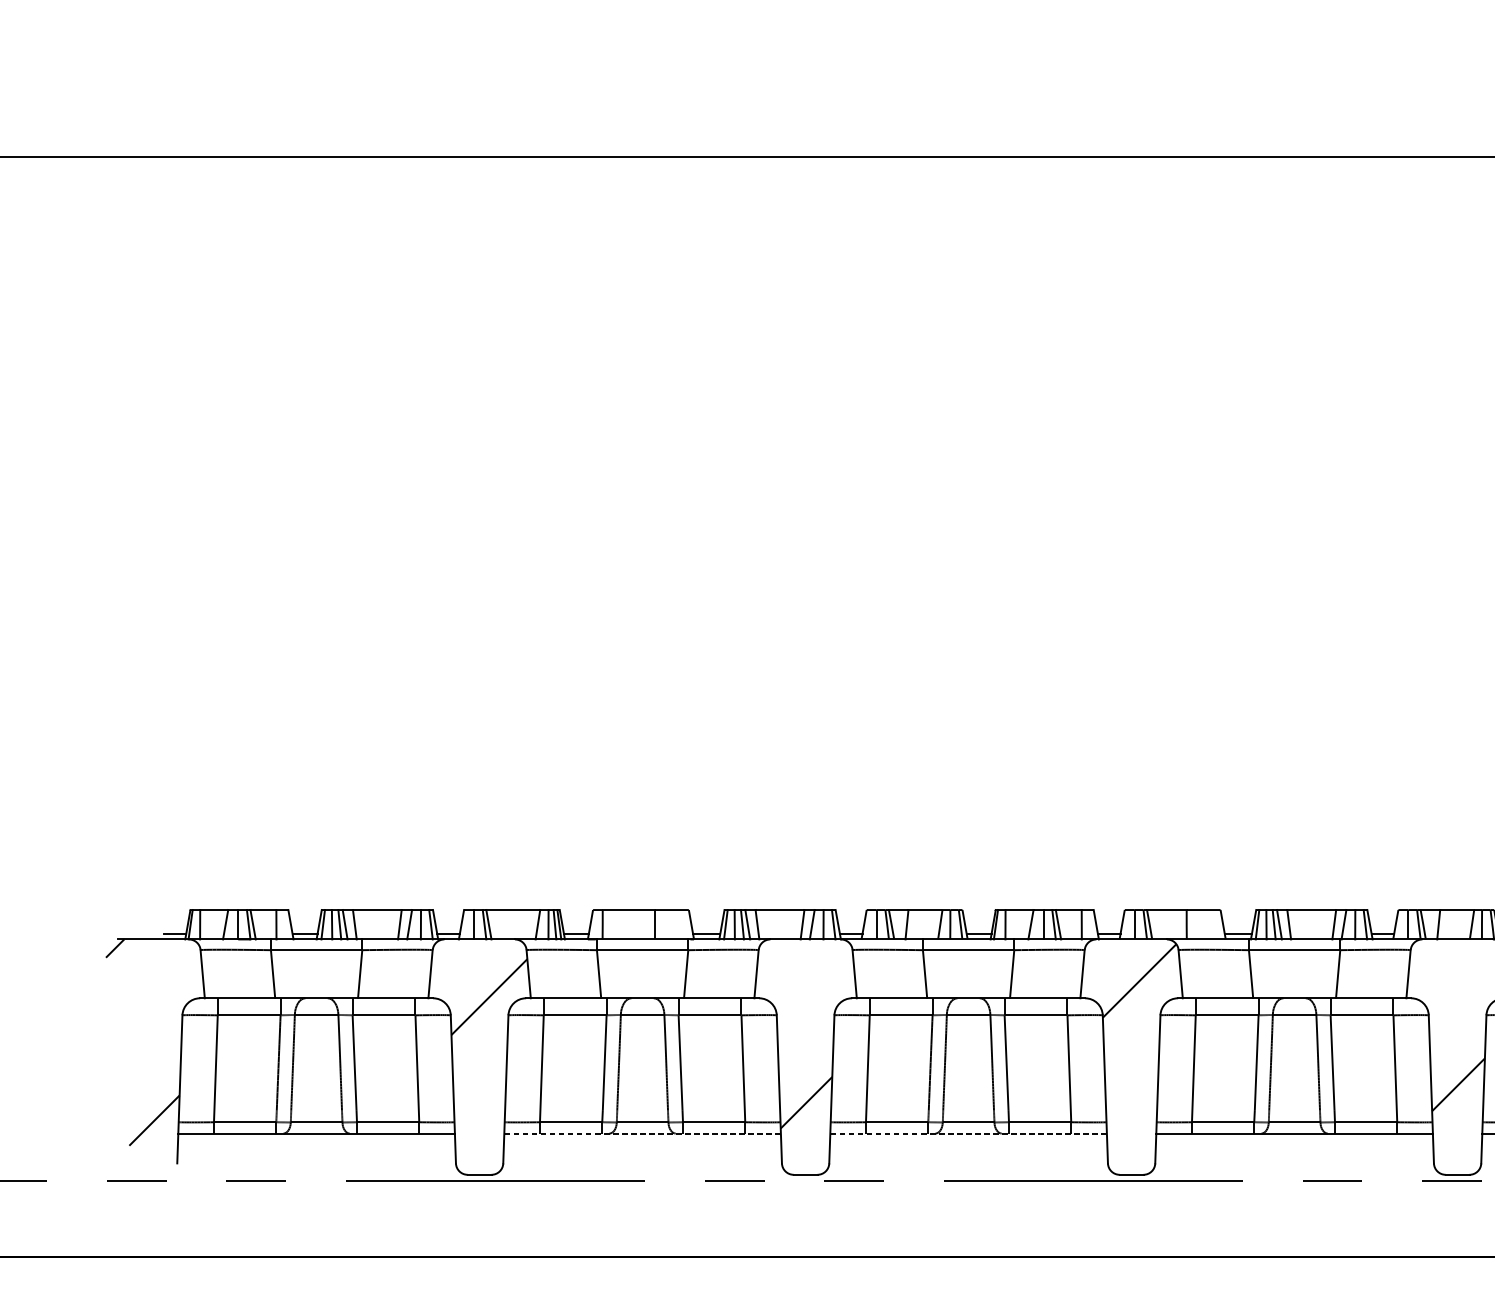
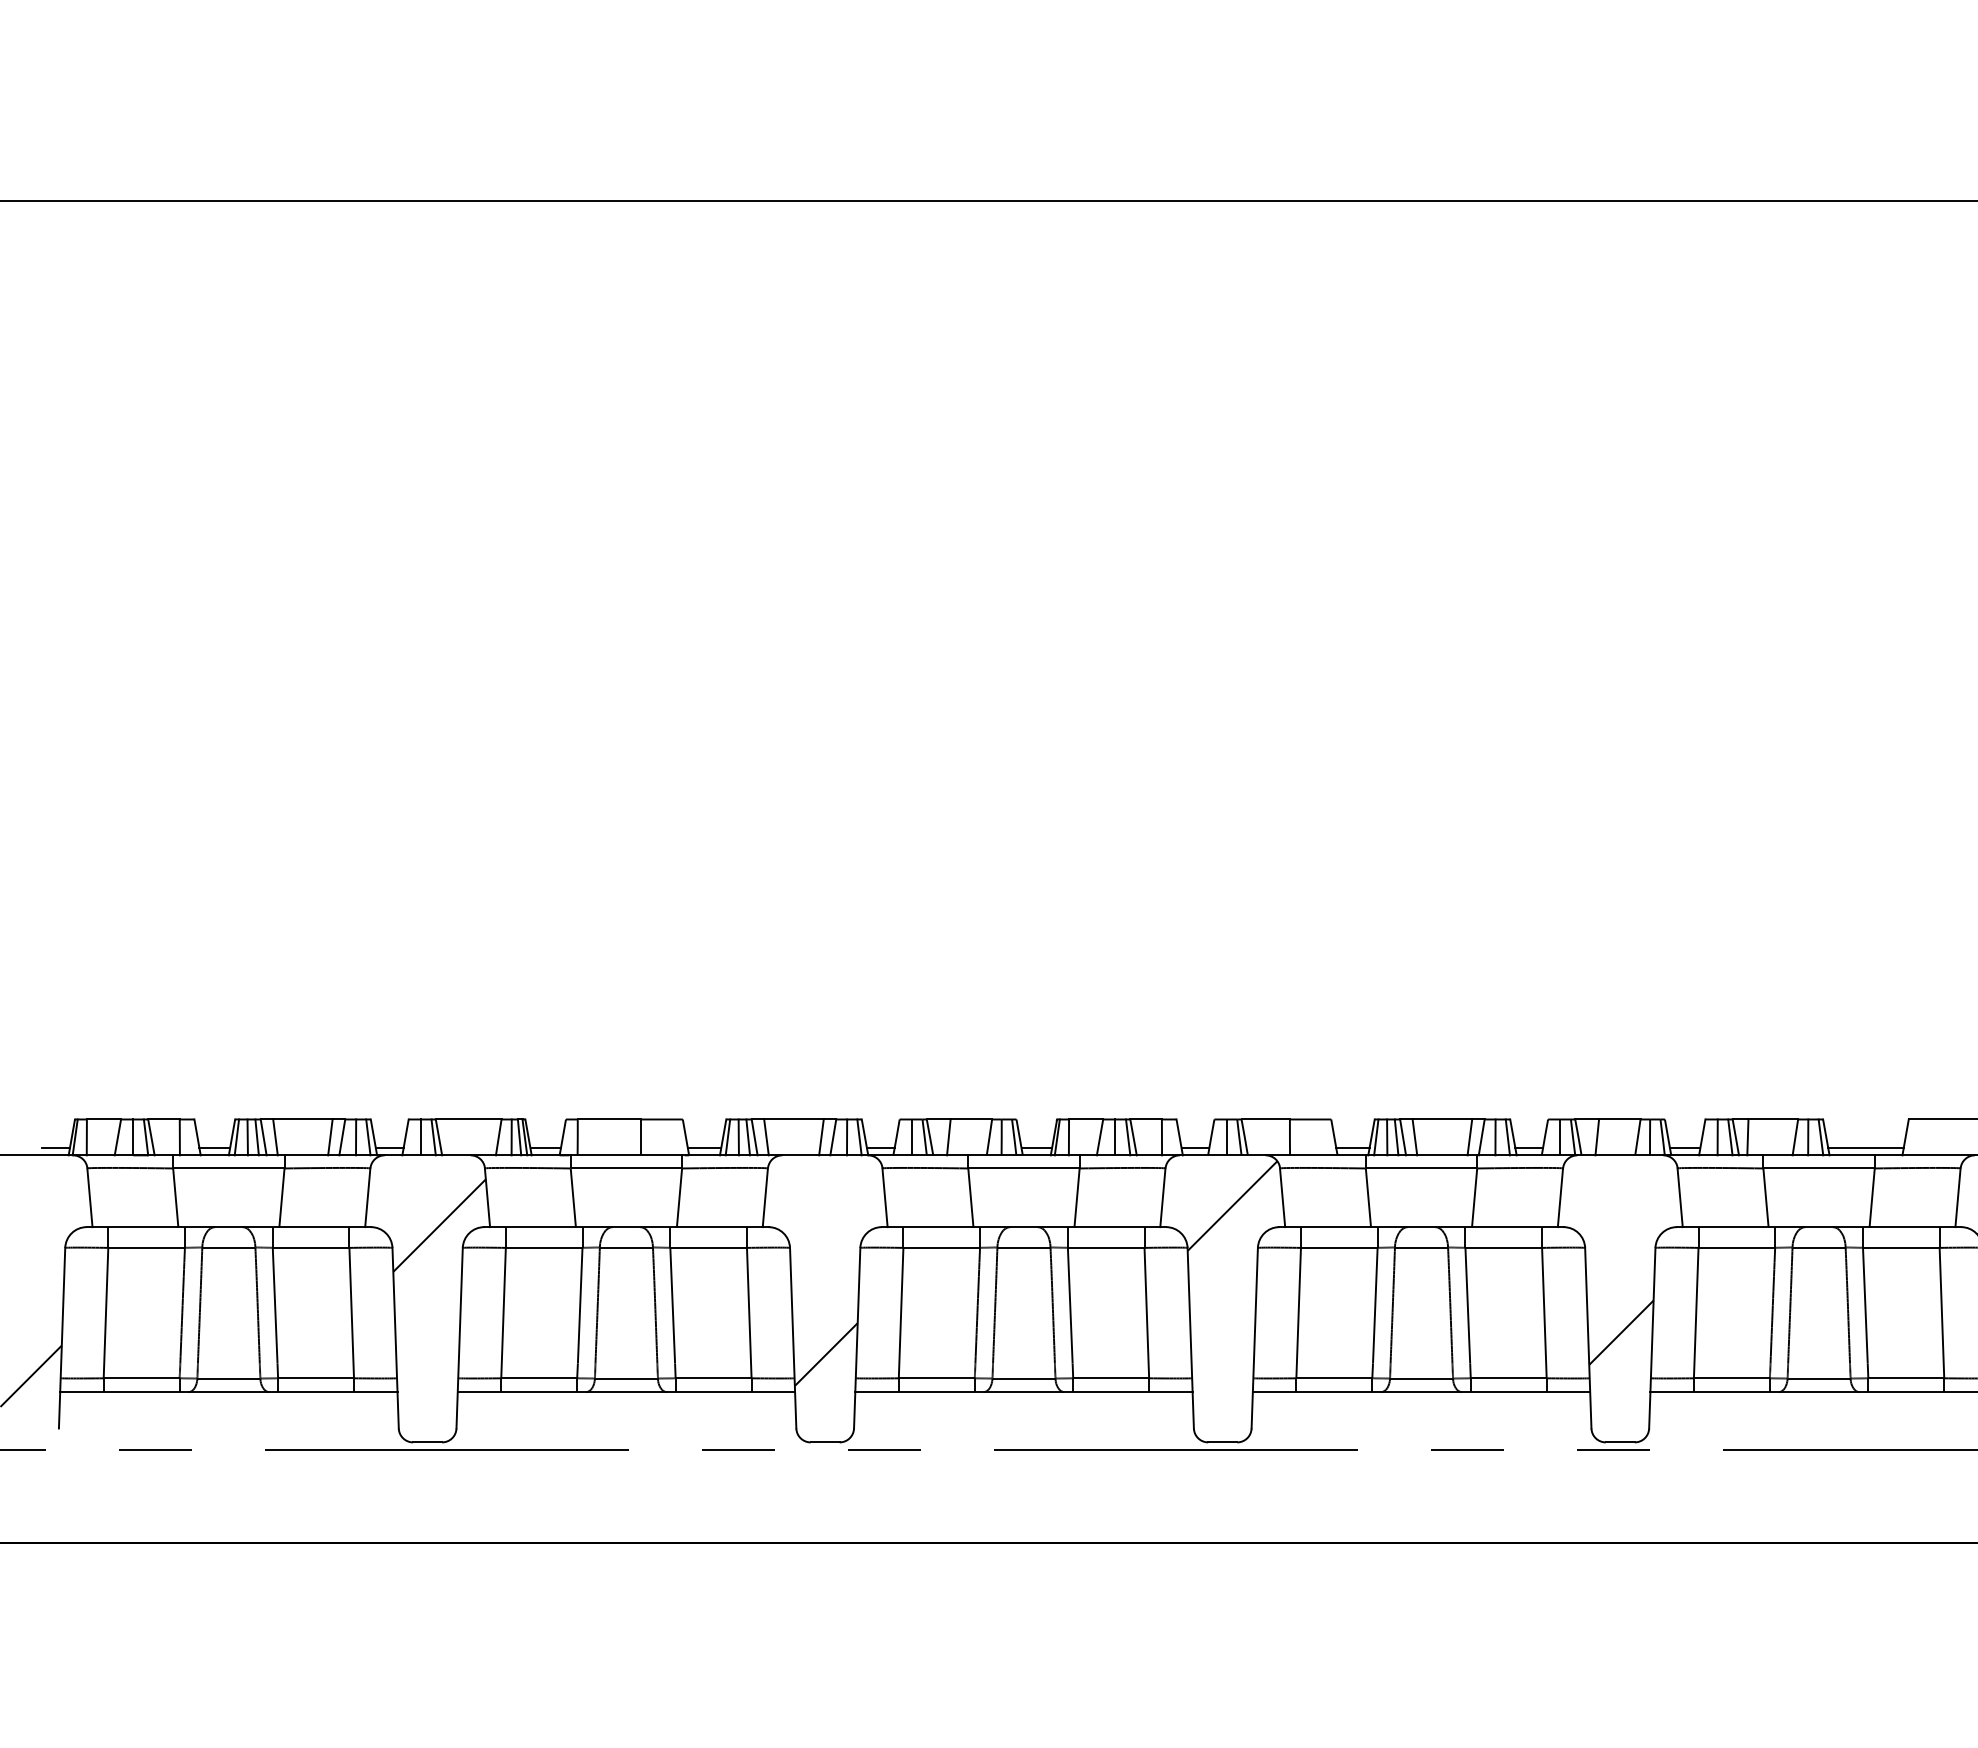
line: (642, 1133) -> (626, 1392), dashed -> solid
line: (968, 1133) -> (1023, 1392), dashed -> solid

